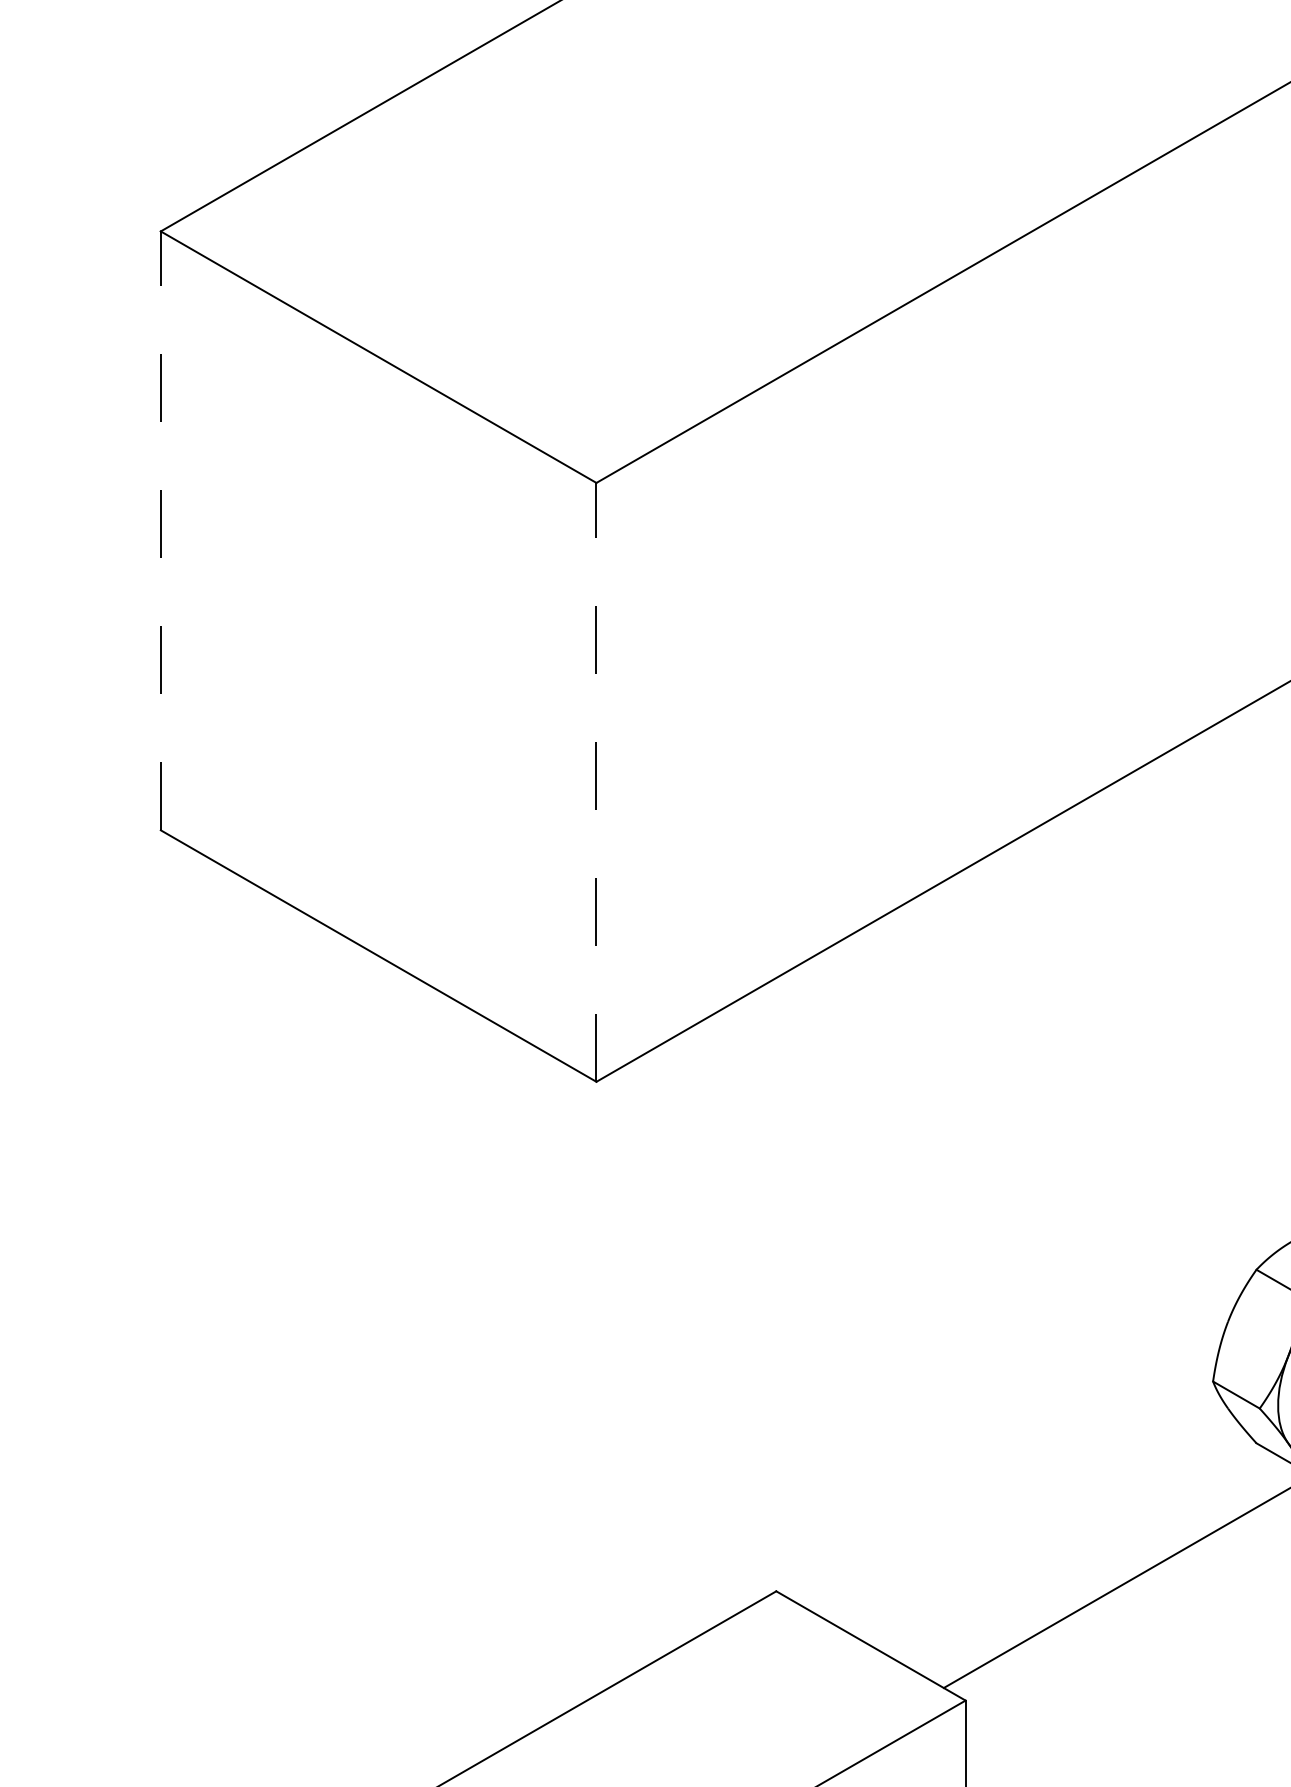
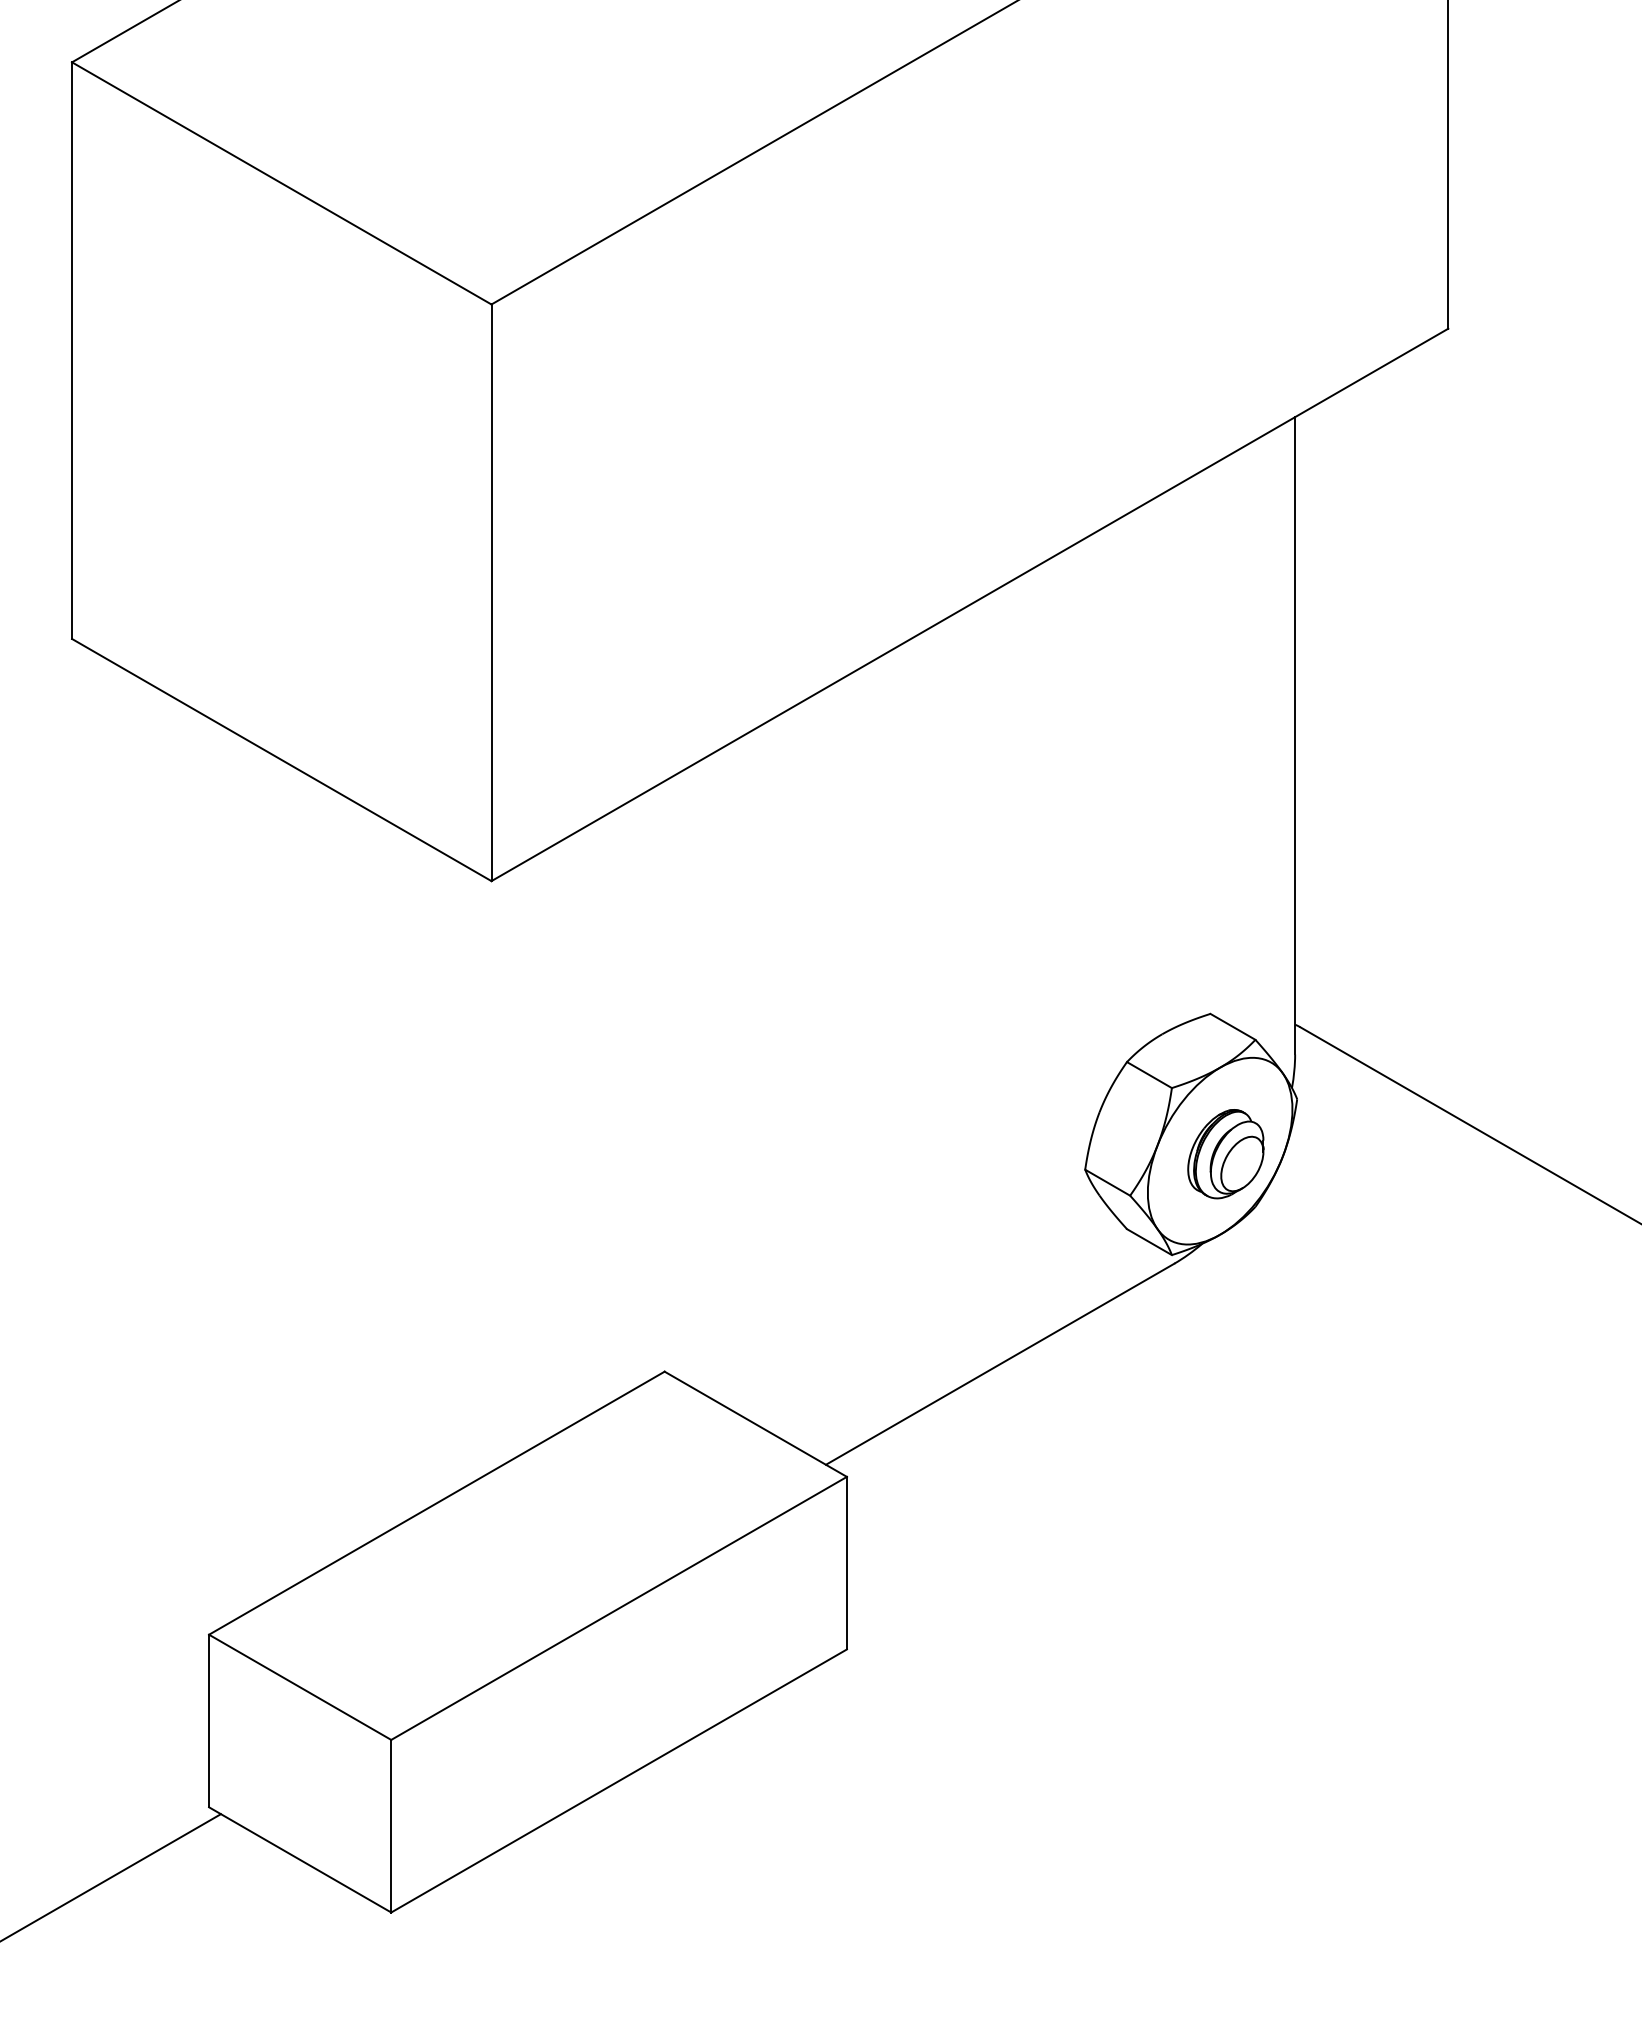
line: (161, 530) -> (72, 350), dashed -> solid
line: (596, 782) -> (491, 592), dashed -> solid

